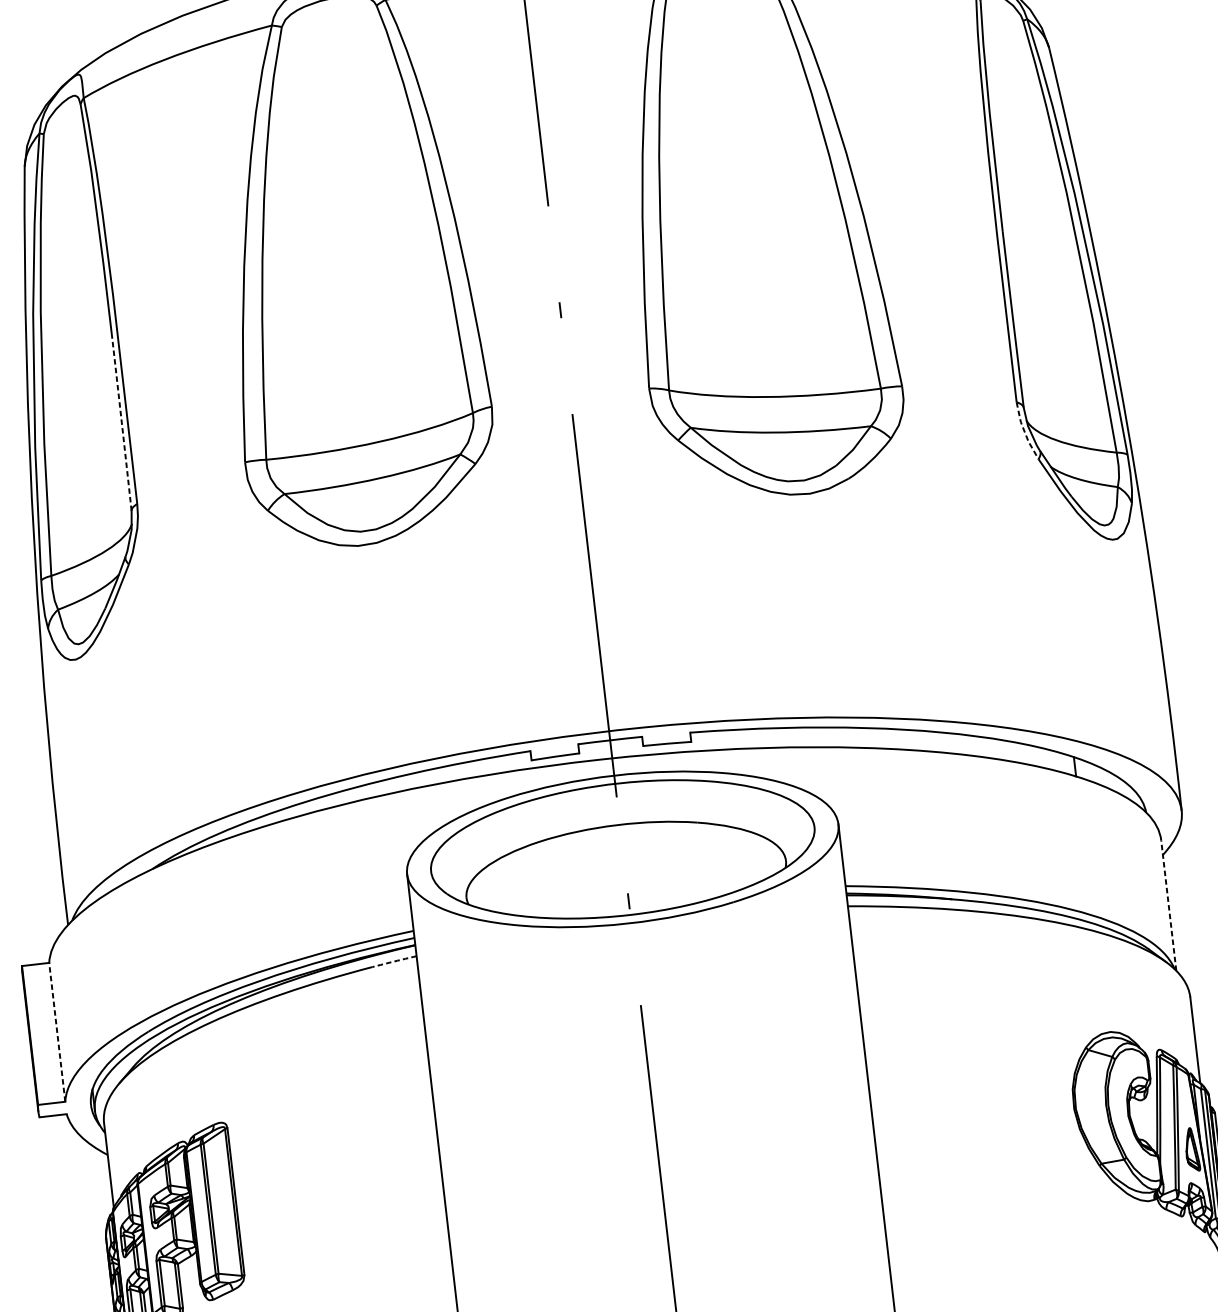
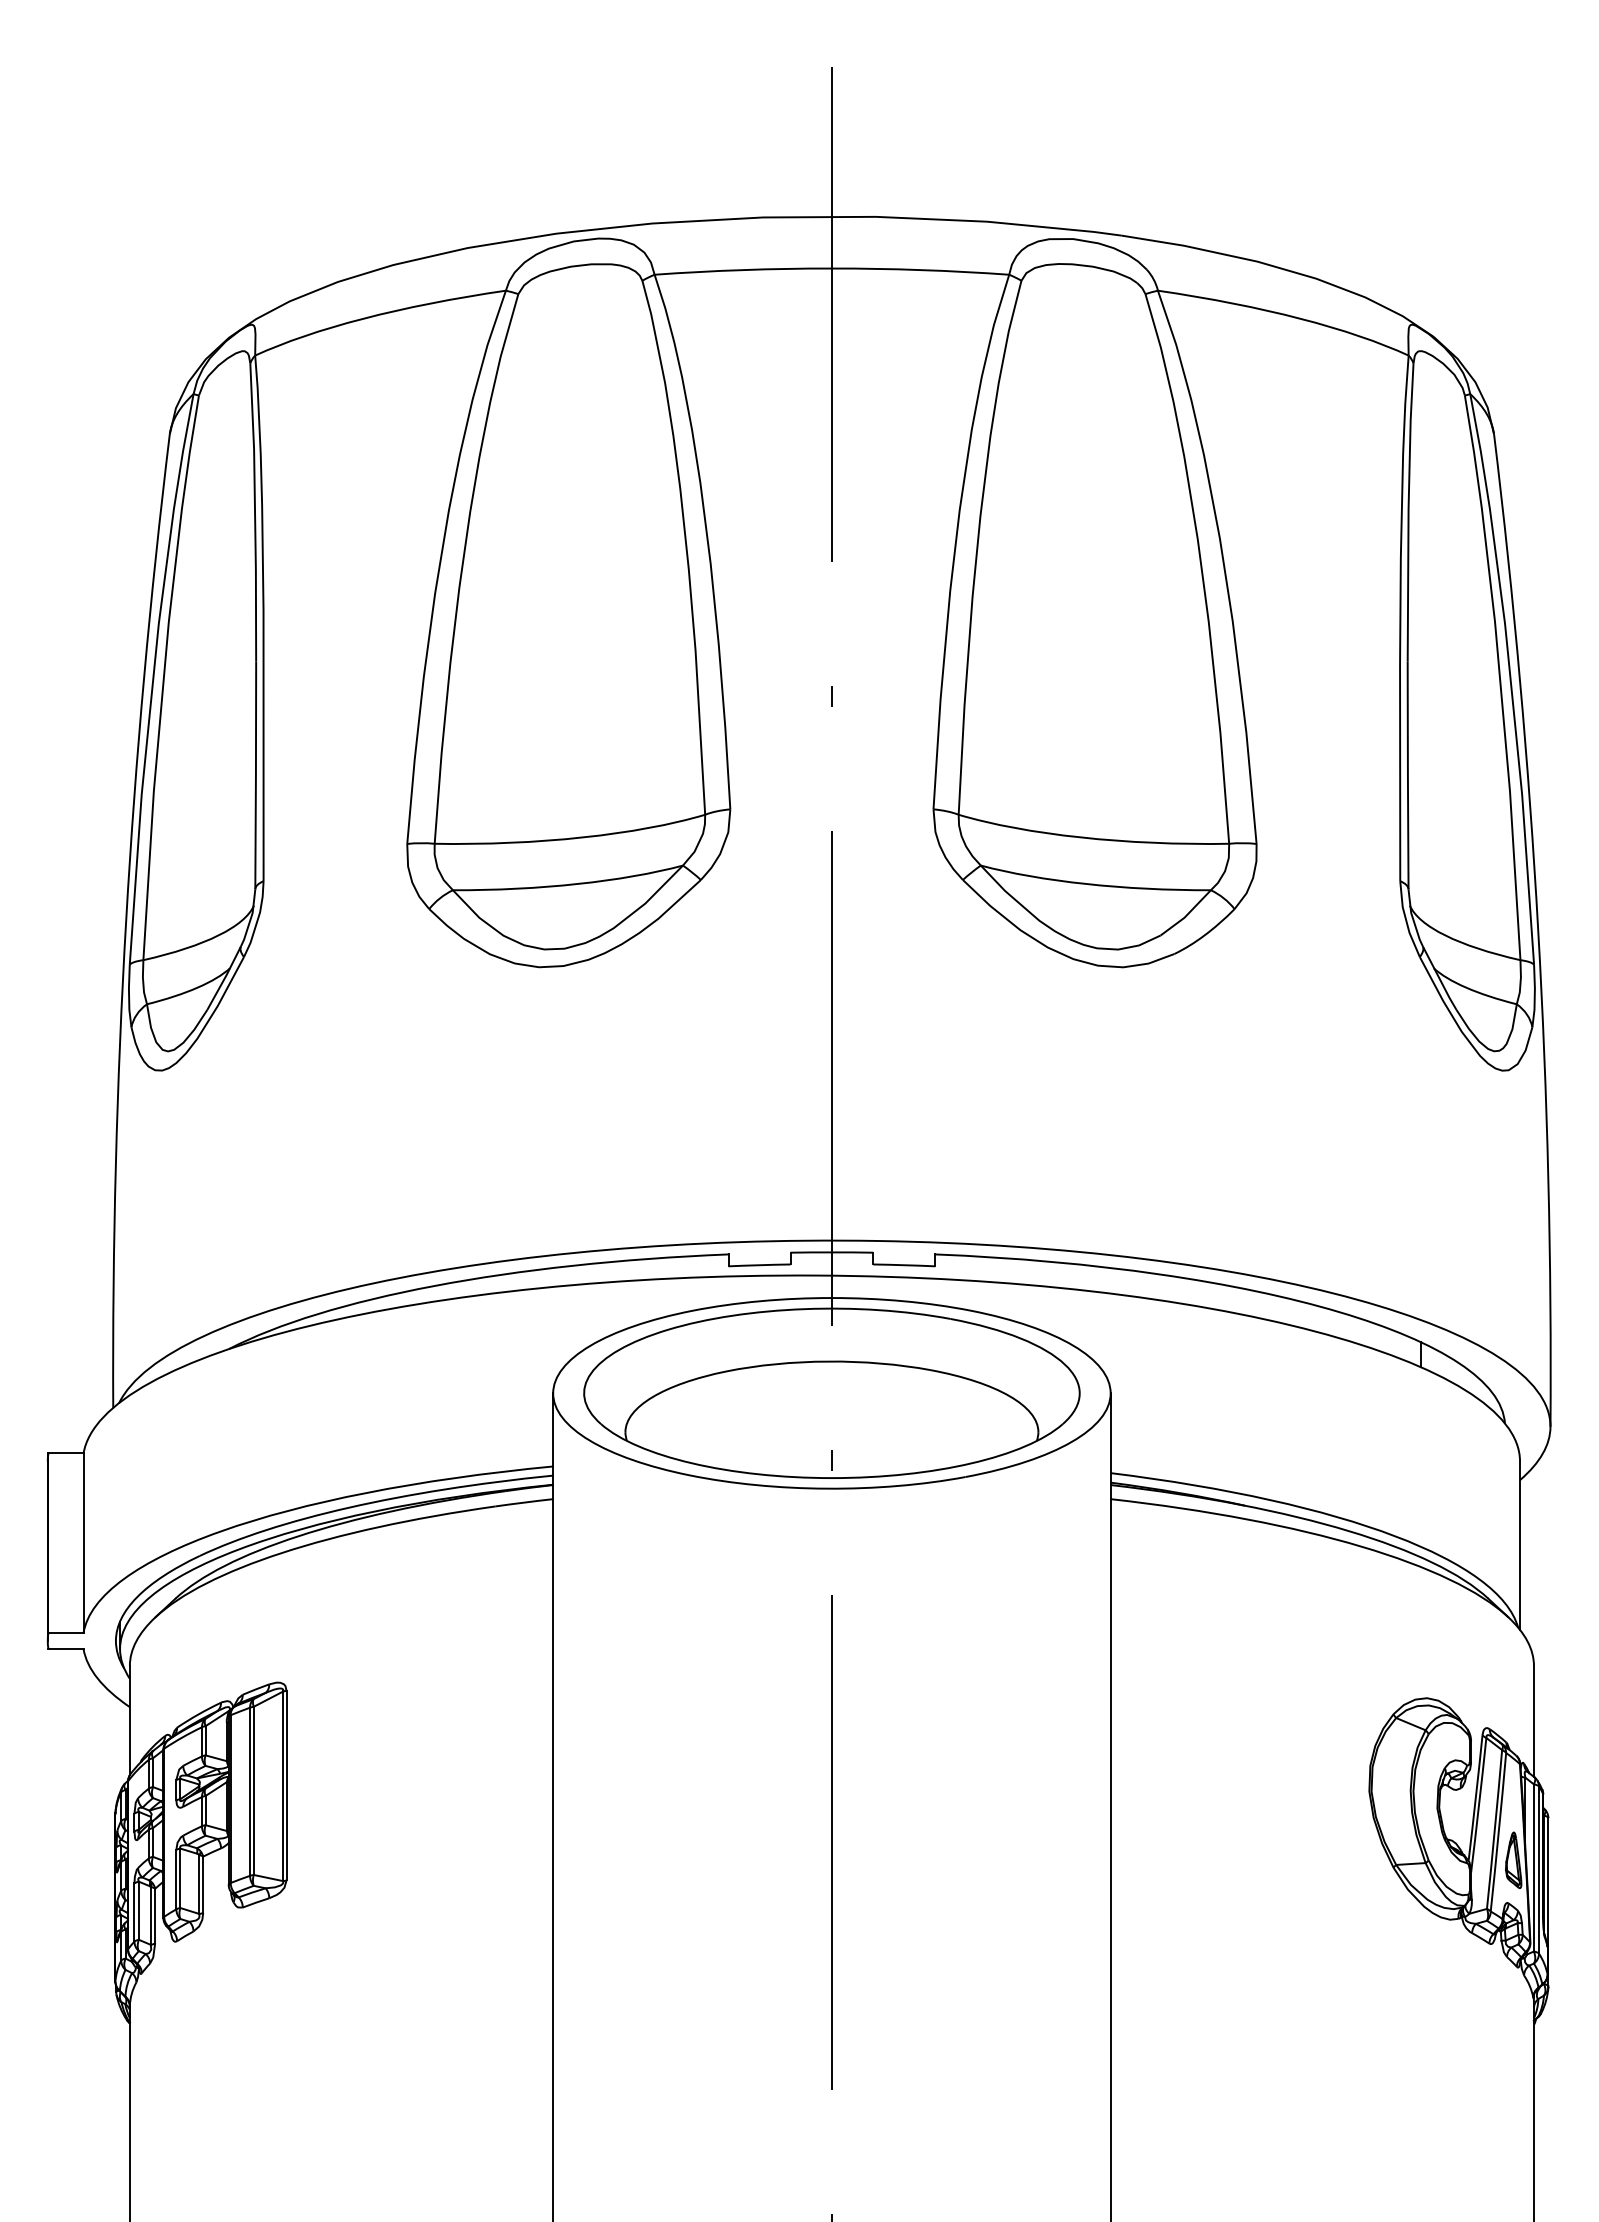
arc: (121, 423) -> (255, 775), dashed -> solid
line: (1024, 432) -> (1406, 920), dashed -> solid
line: (1169, 905) -> (1520, 1545), dashed -> solid
arc: (394, 961) -> (524, 1502), dashed -> solid
line: (57, 1032) -> (83, 1543), dashed -> solid

